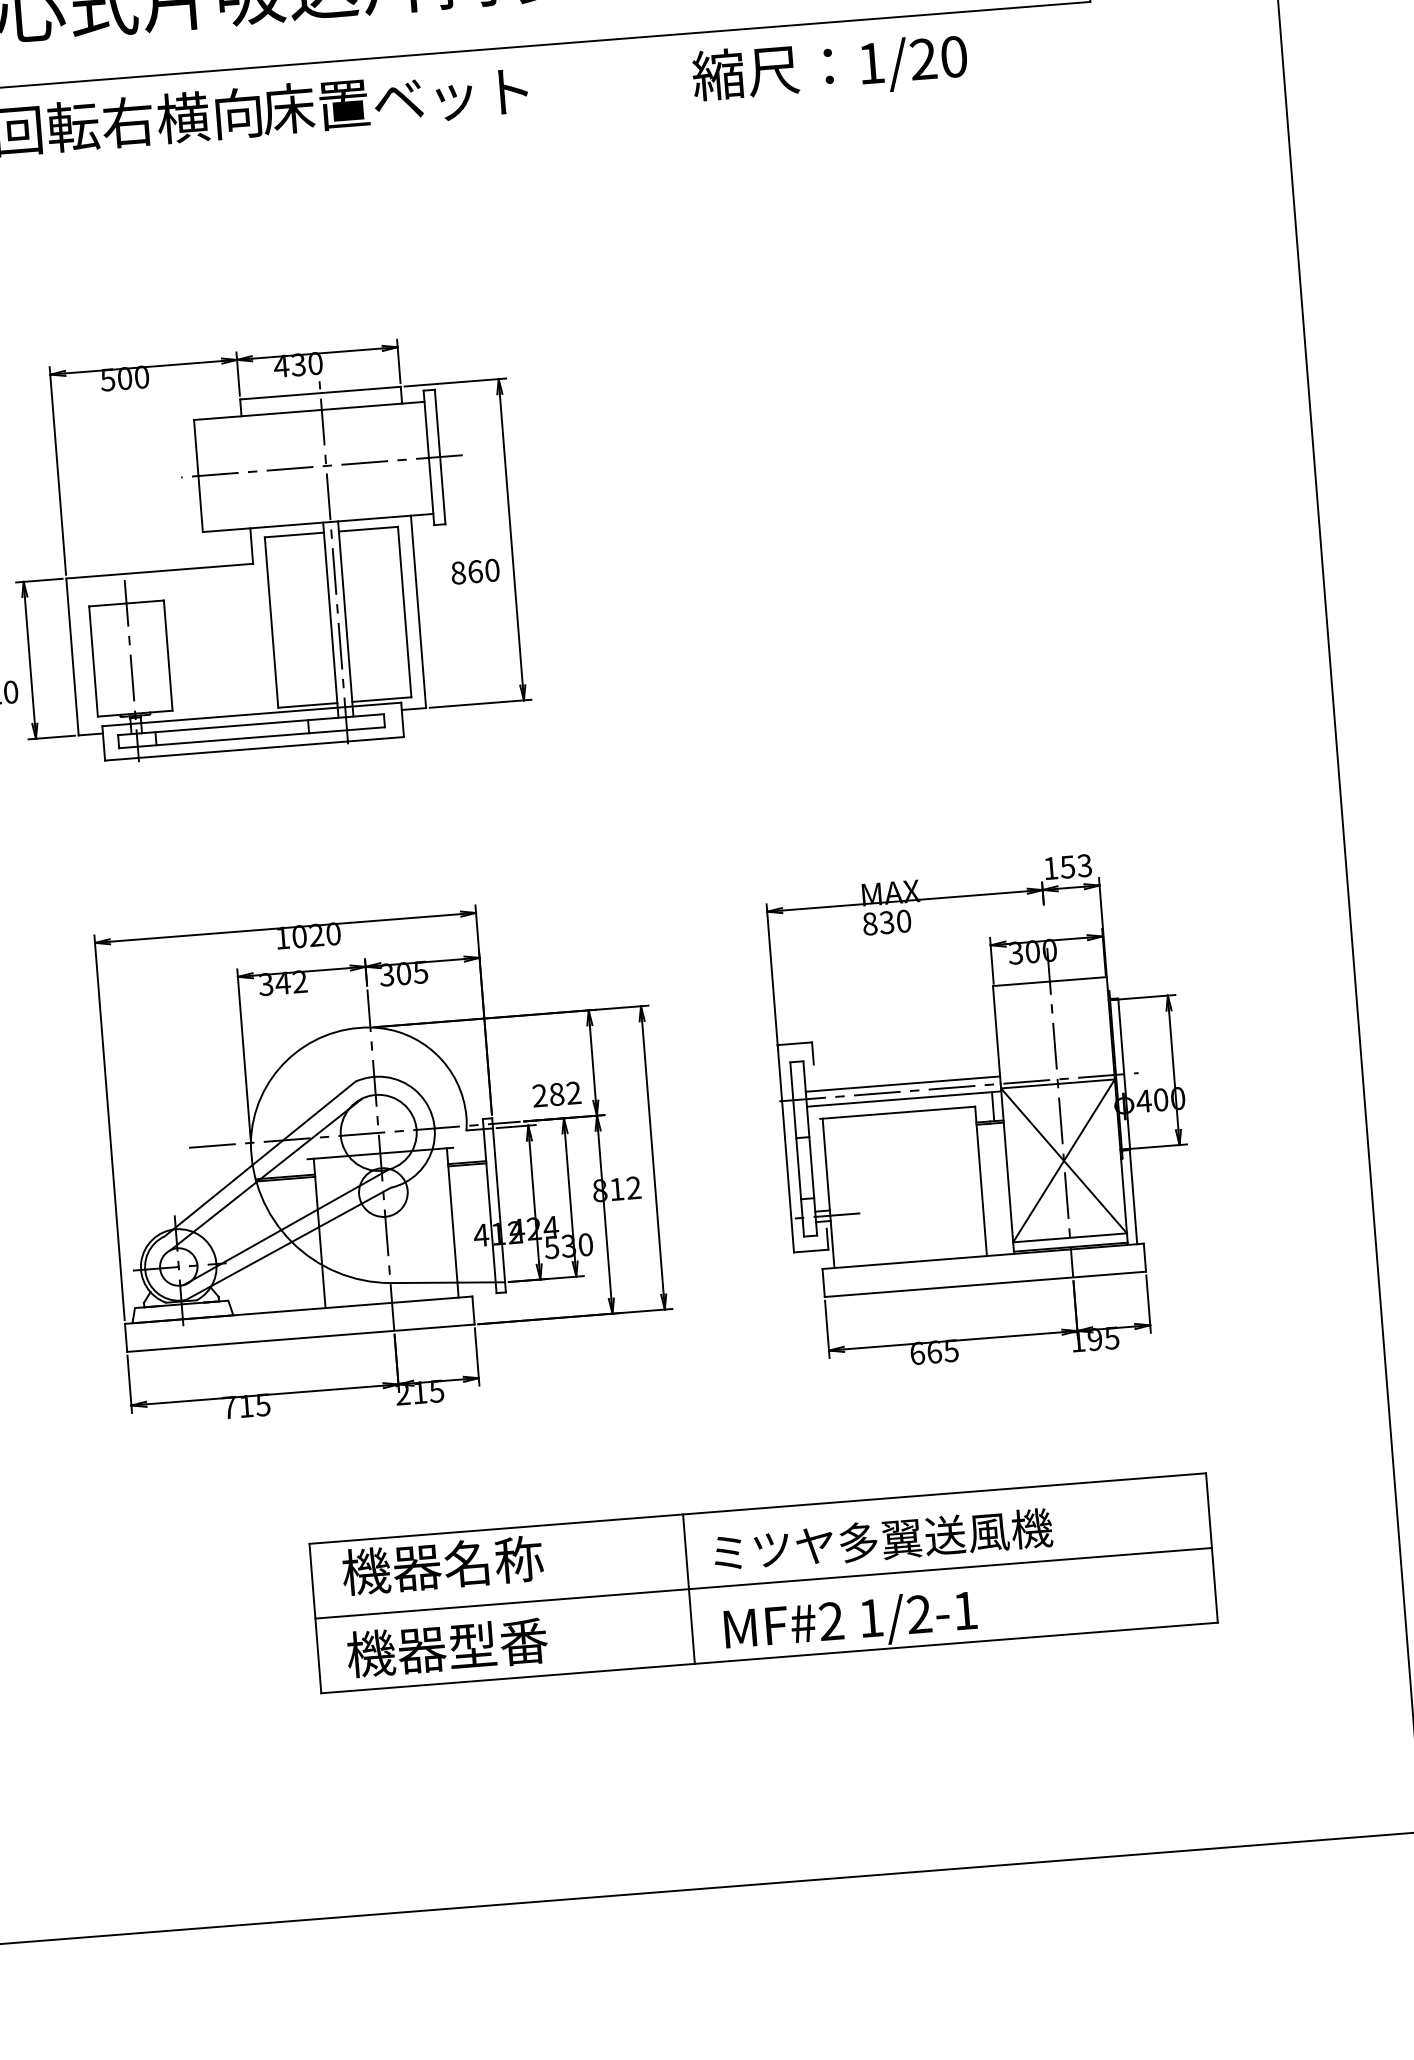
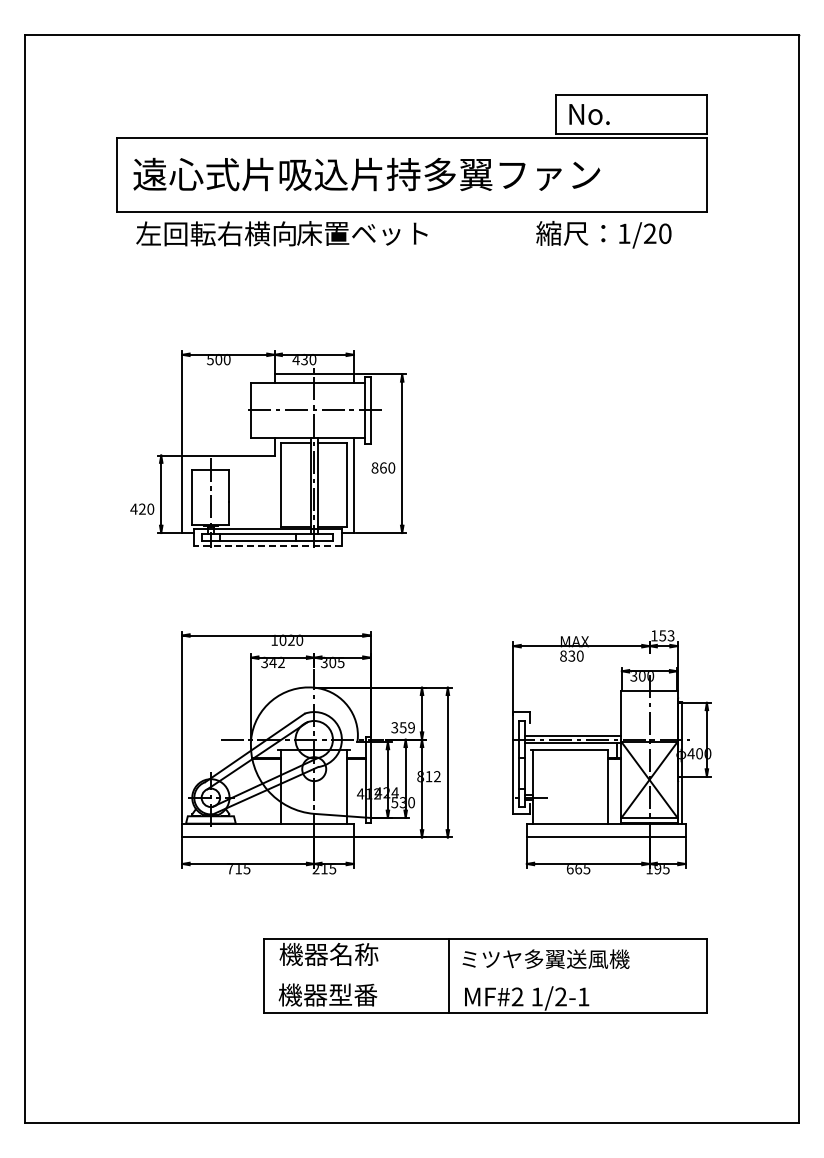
text: (829, 68) -> (603, 234), moved
line: (255, 748) -> (268, 546), solid -> dashed
text: (555, 1094) -> (402, 727), 282 -> 359
line: (763, 1583) -> (485, 975), removed

